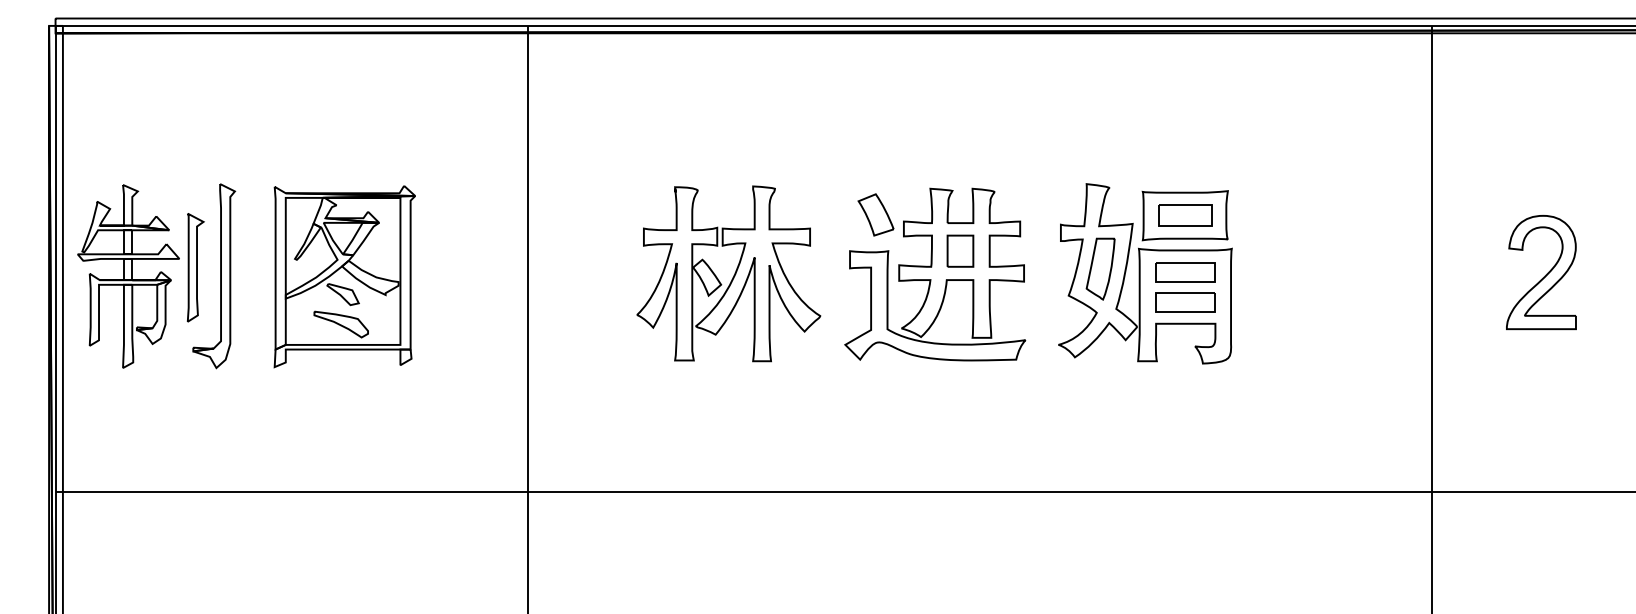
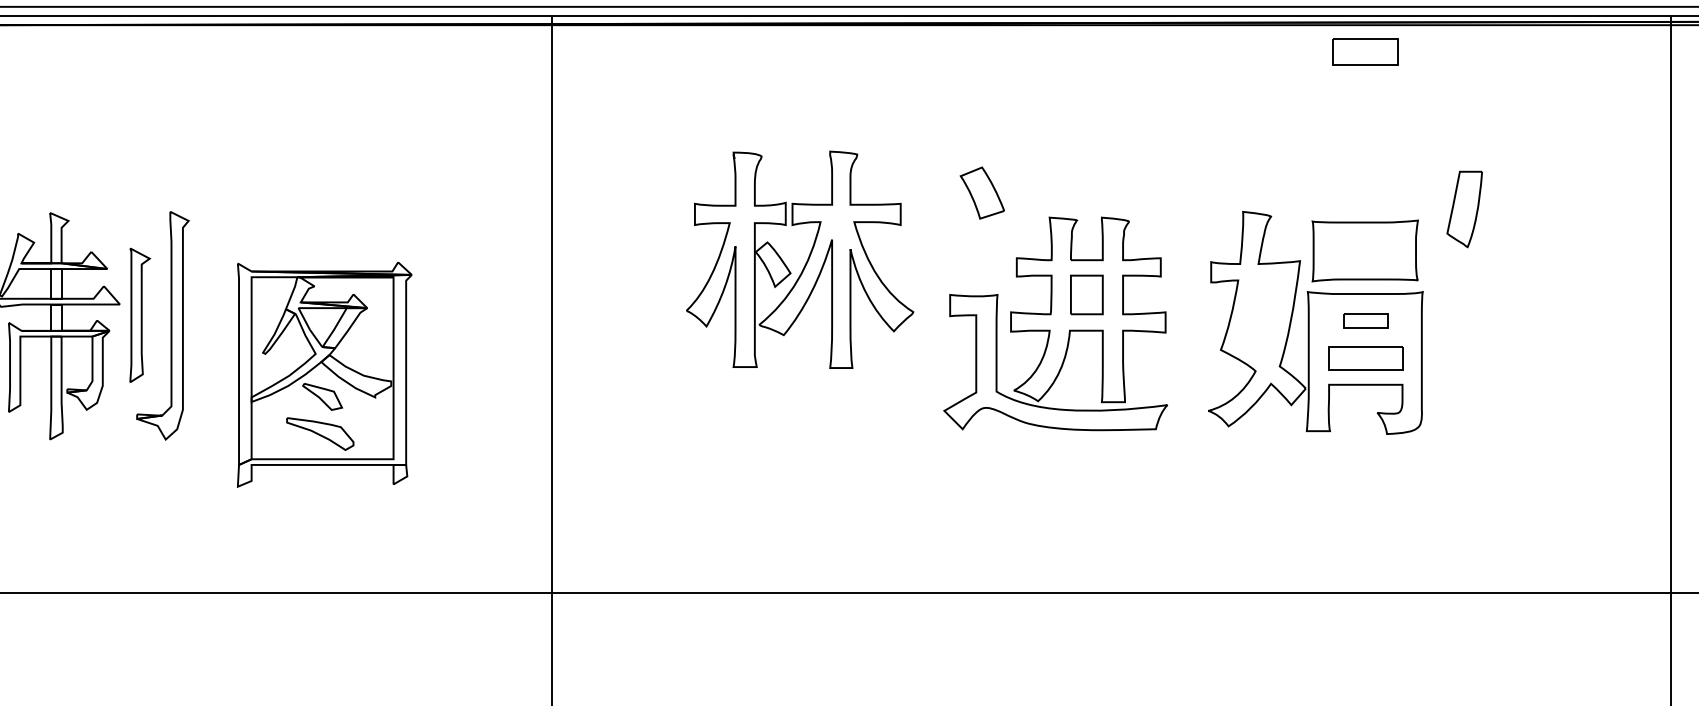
part: (875, 214) -> (981, 192), moved
part: (1185, 215) -> (1365, 51), moved
part: (1100, 268) -> (1464, 208), moved
part: (1185, 272) -> (1365, 321), size x0.6
part: (728, 273) -> (799, 259), moved
part: (344, 276) -> (324, 374), moved

